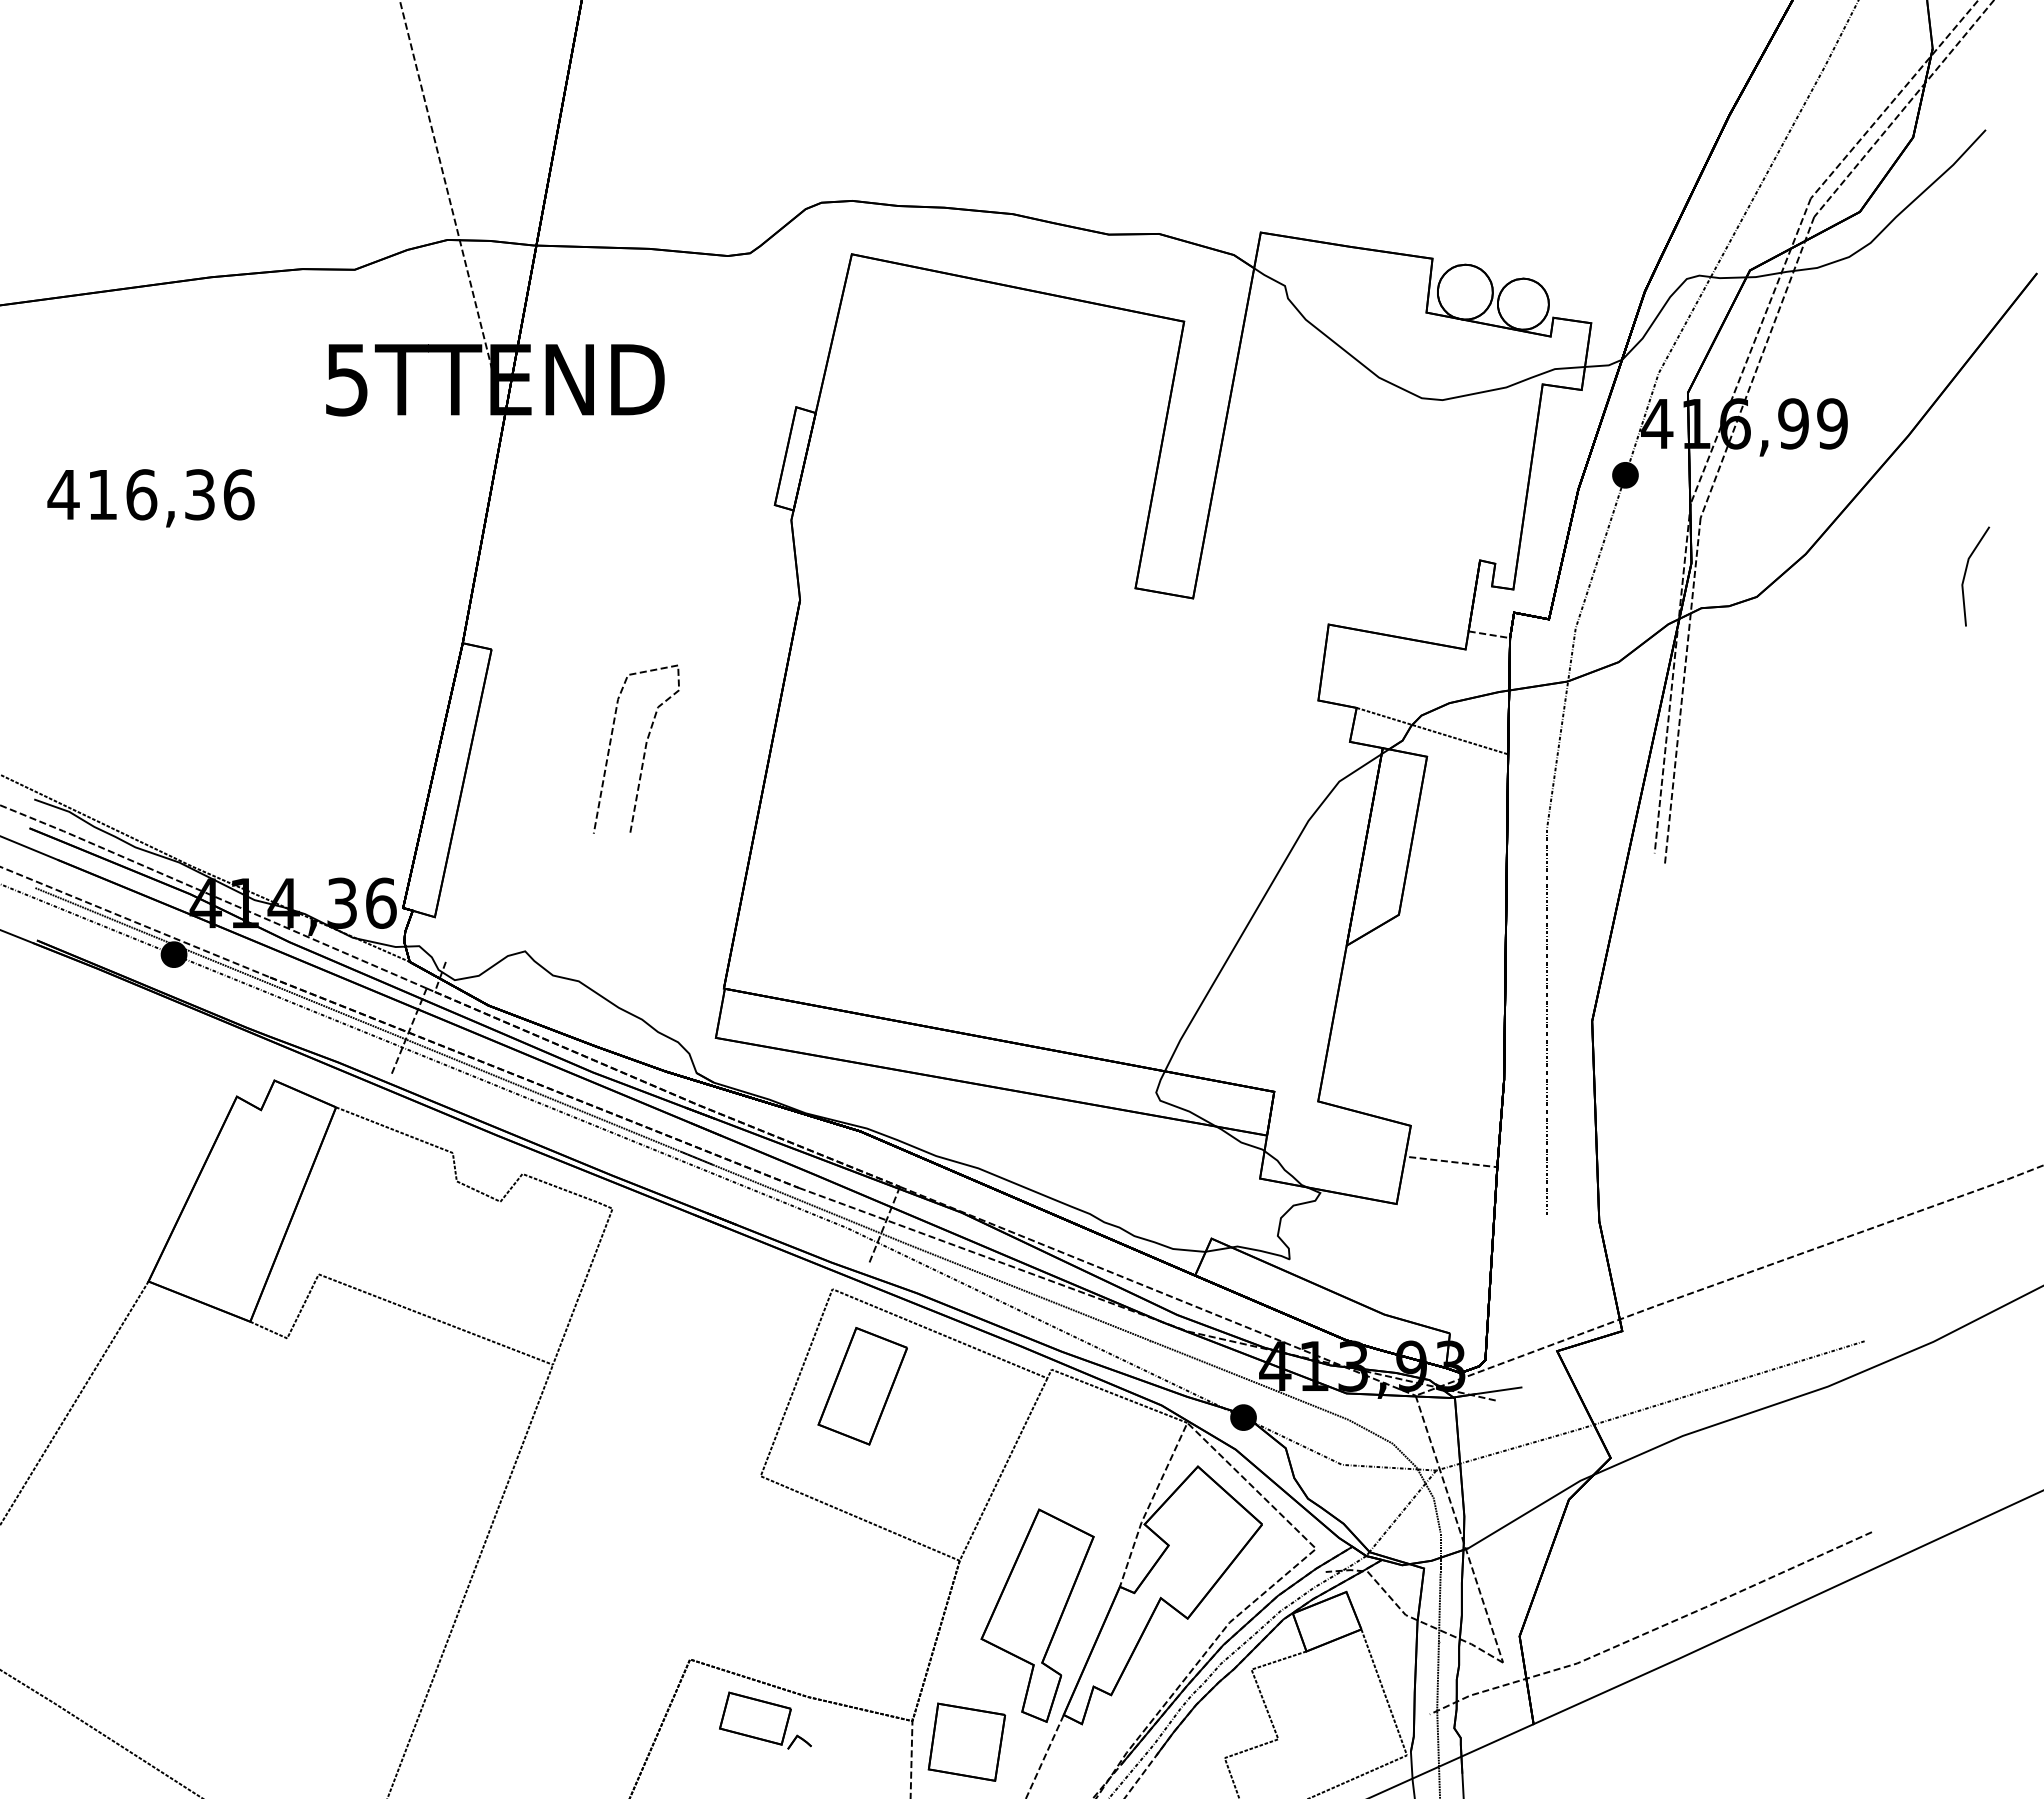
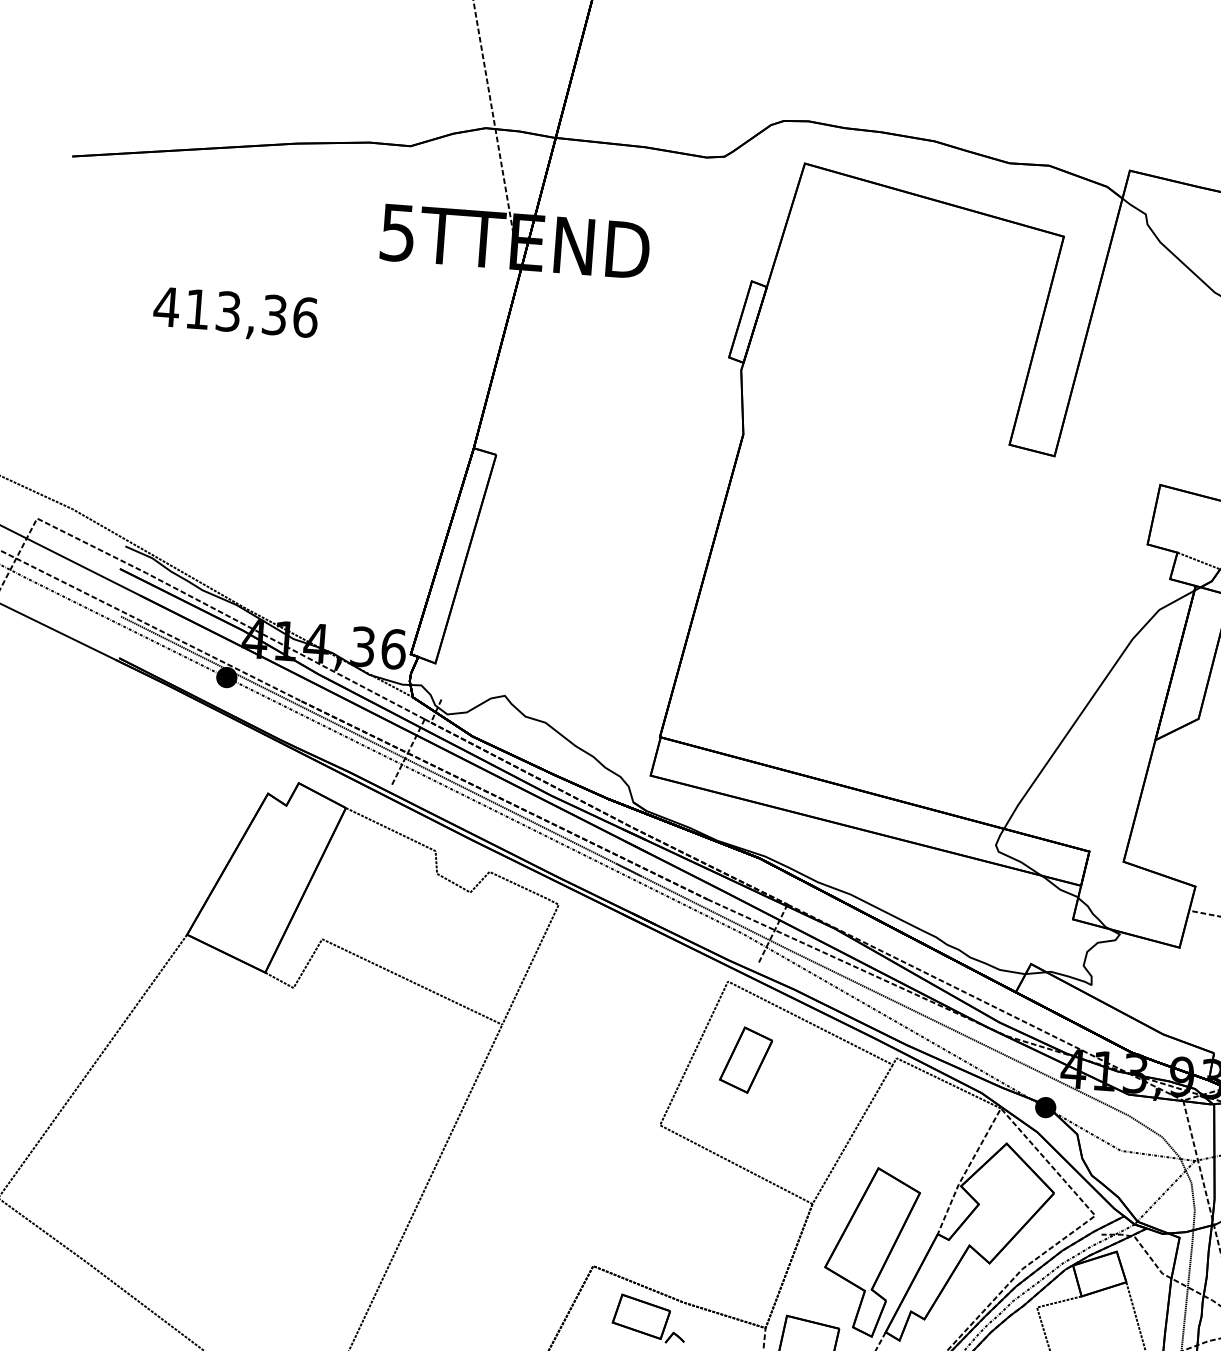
text: (141, 494) -> (228, 311), 416,36 -> 413,36
curve: (644, 748) -> (611, 542), removed
part: (862, 1386) -> (745, 1060), size x0.7

